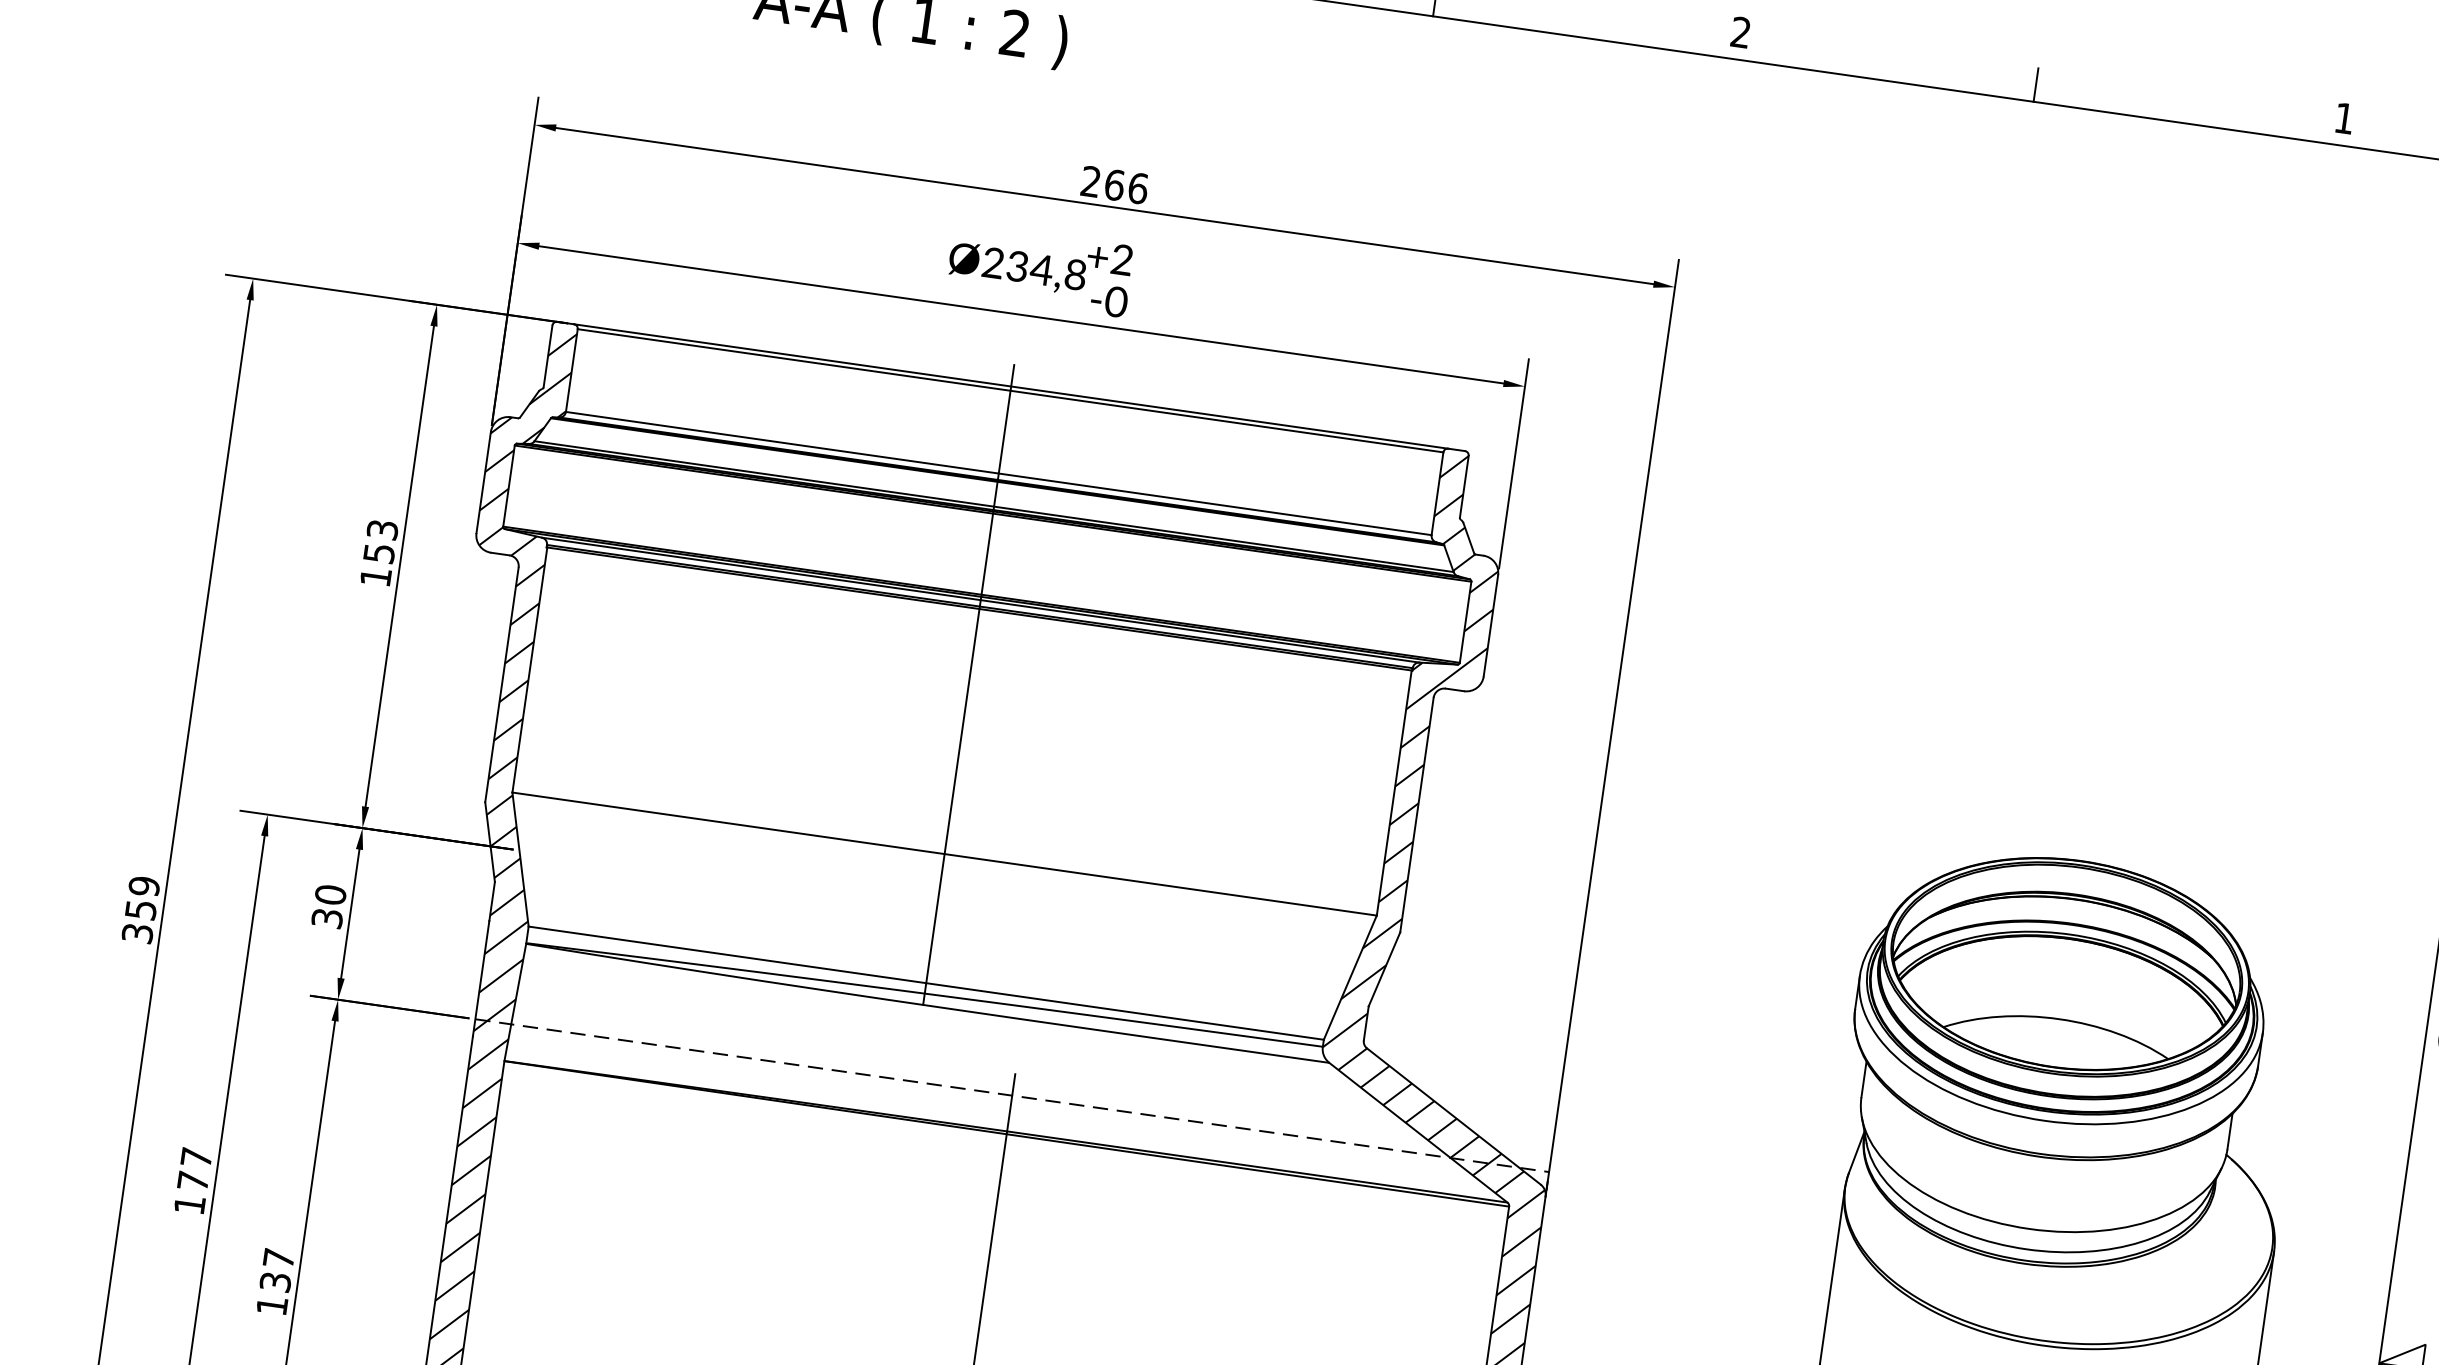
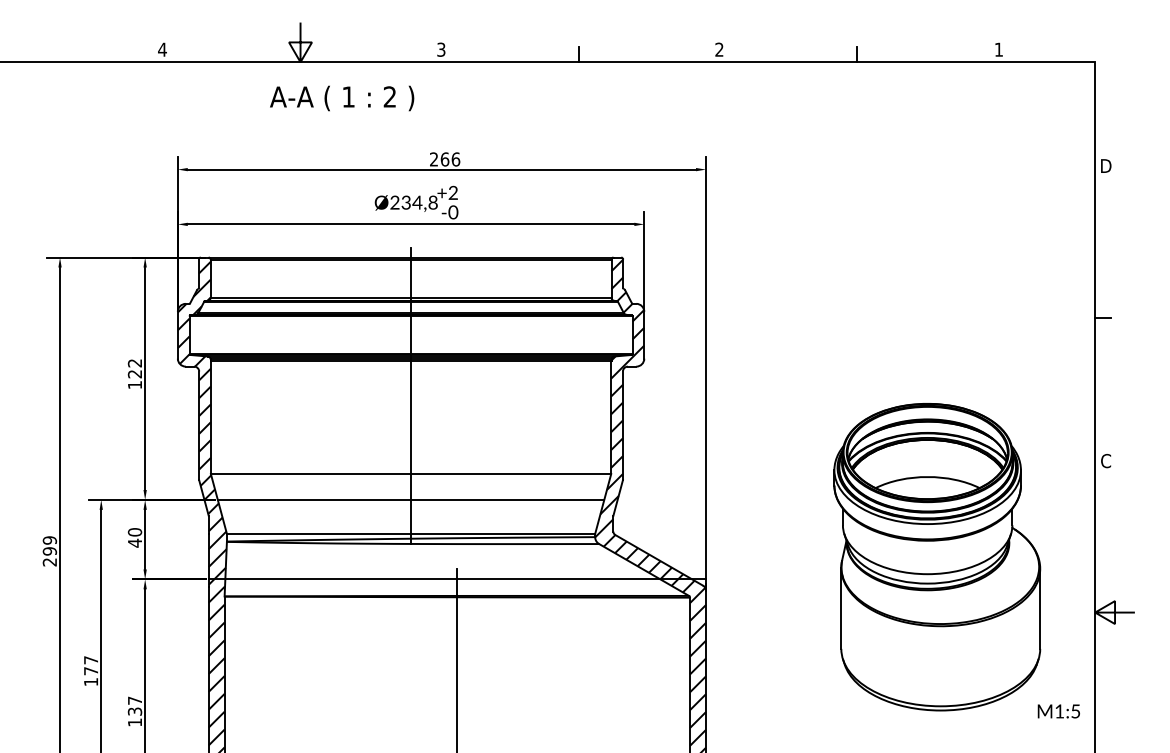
text: (379, 541) -> (134, 368), 153 -> 122
line: (935, 908) -> (410, 499), added
text: (326, 916) -> (134, 542), 30 -> 40
text: (138, 920) -> (49, 556), 359 -> 299
line: (1012, 1095) -> (457, 579), dashed -> solid

